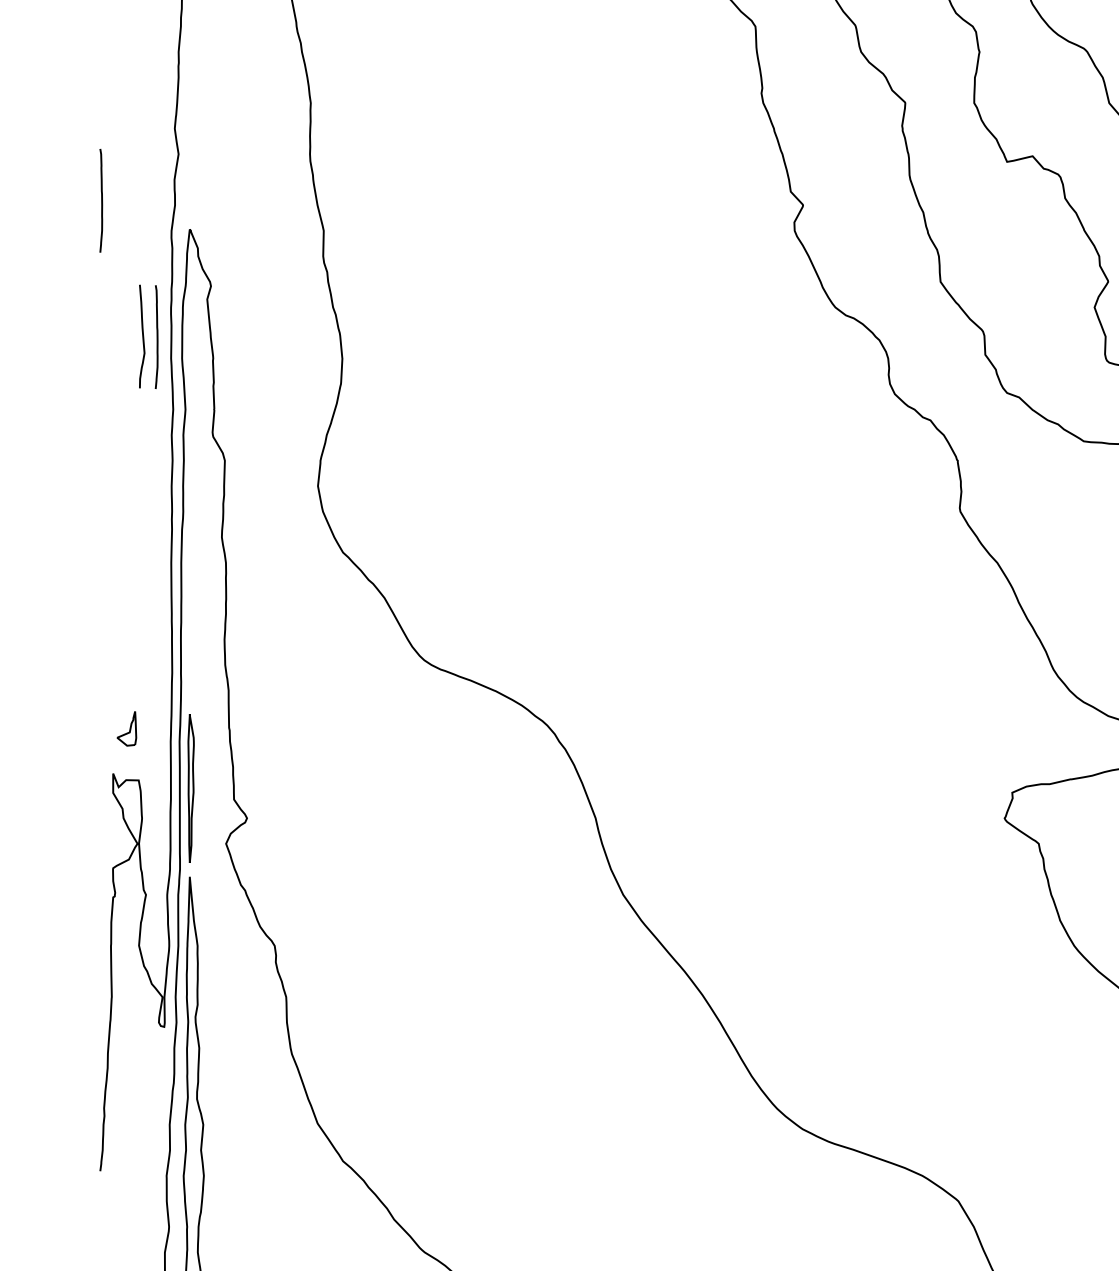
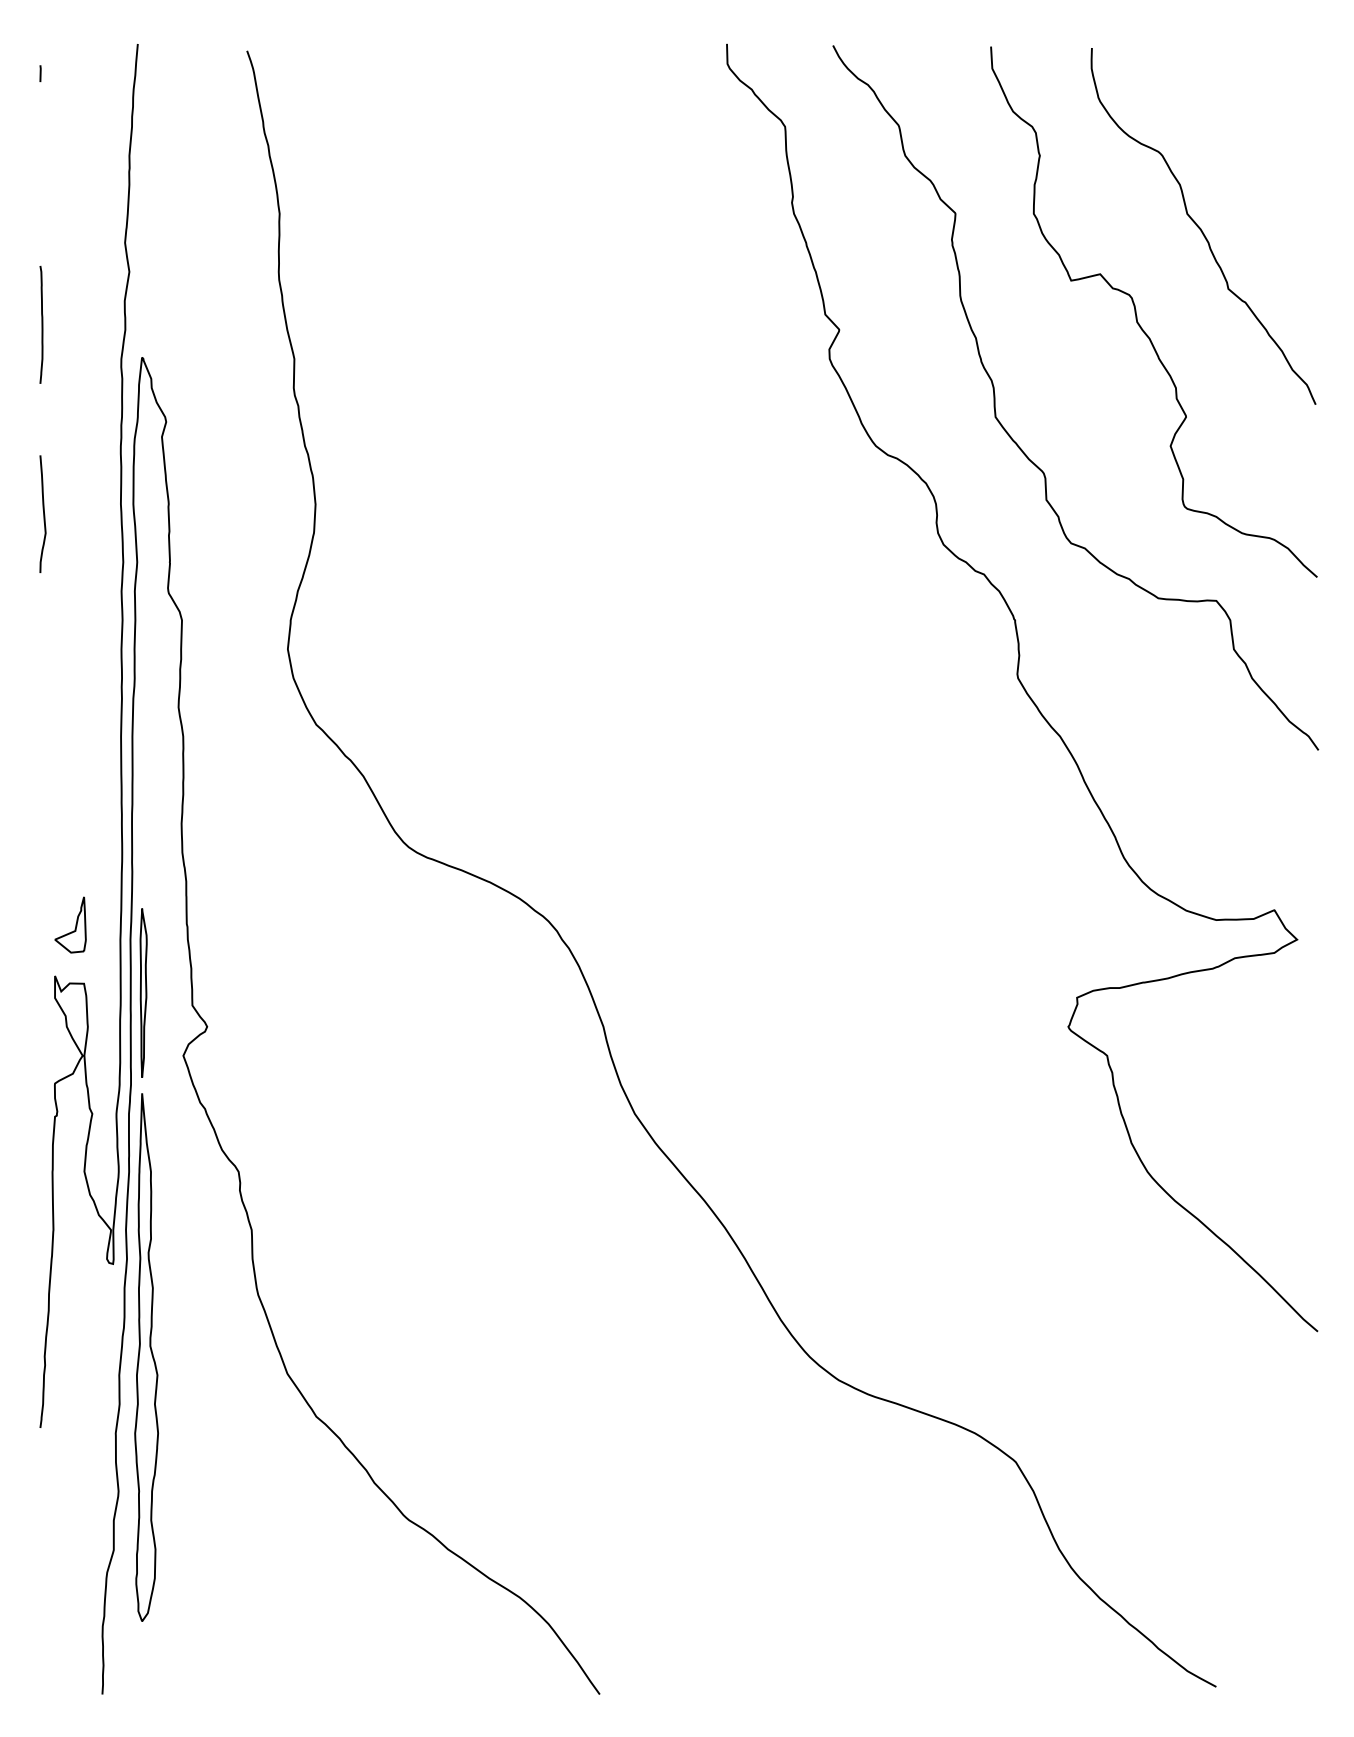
curve: (142, 335) -> (43, 513), moved
curve: (156, 336) -> (104, 479), removed
part: (126, 728) -> (70, 924), size x1.43

